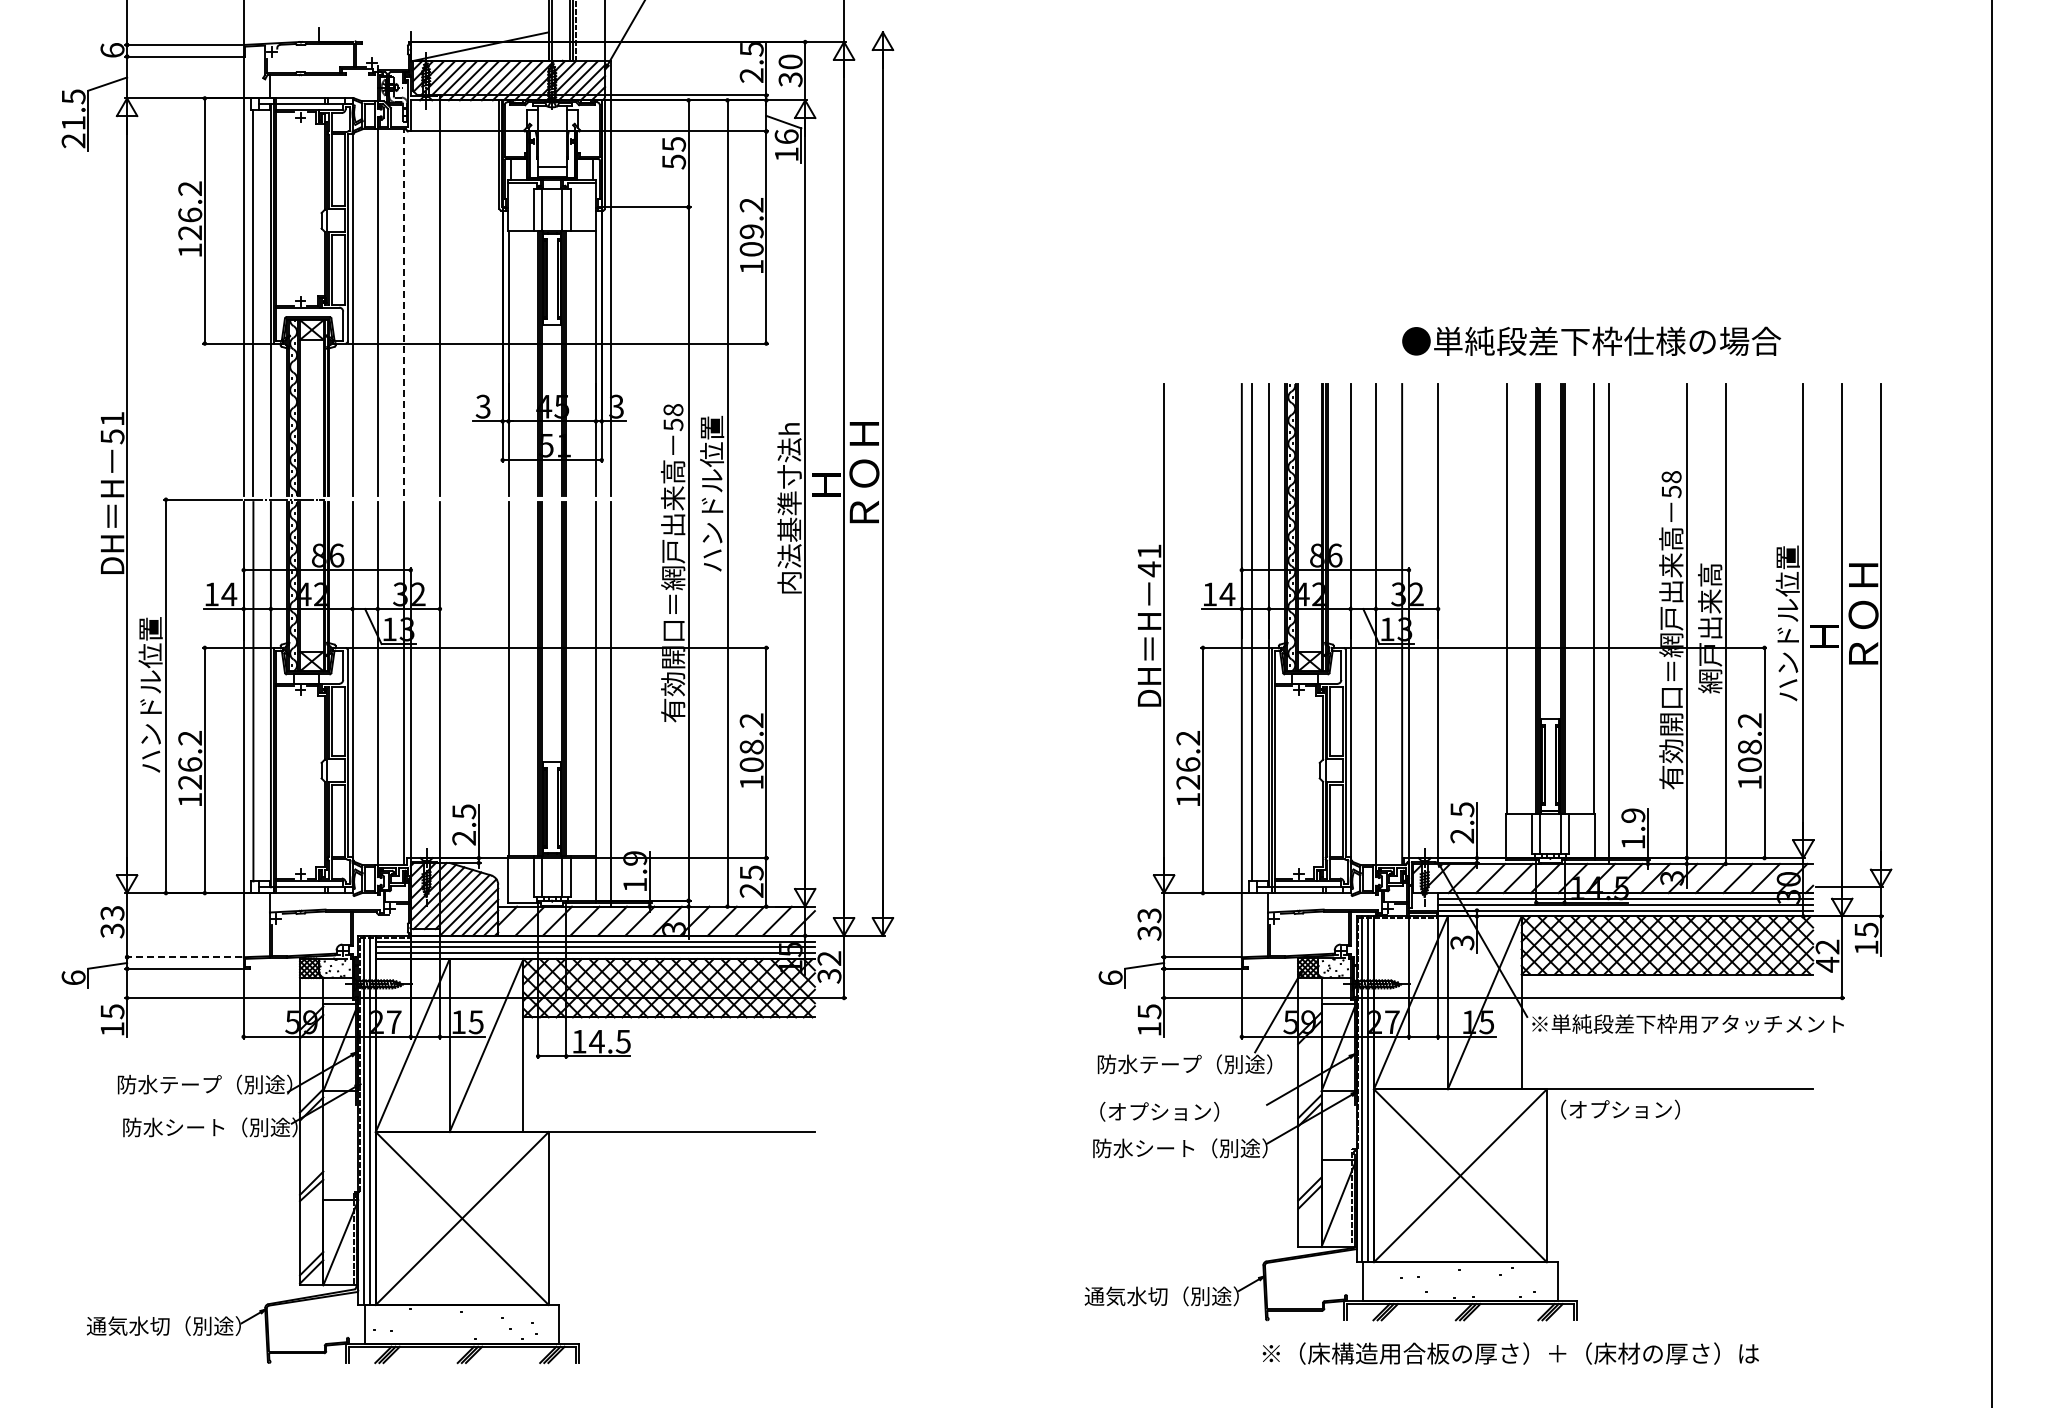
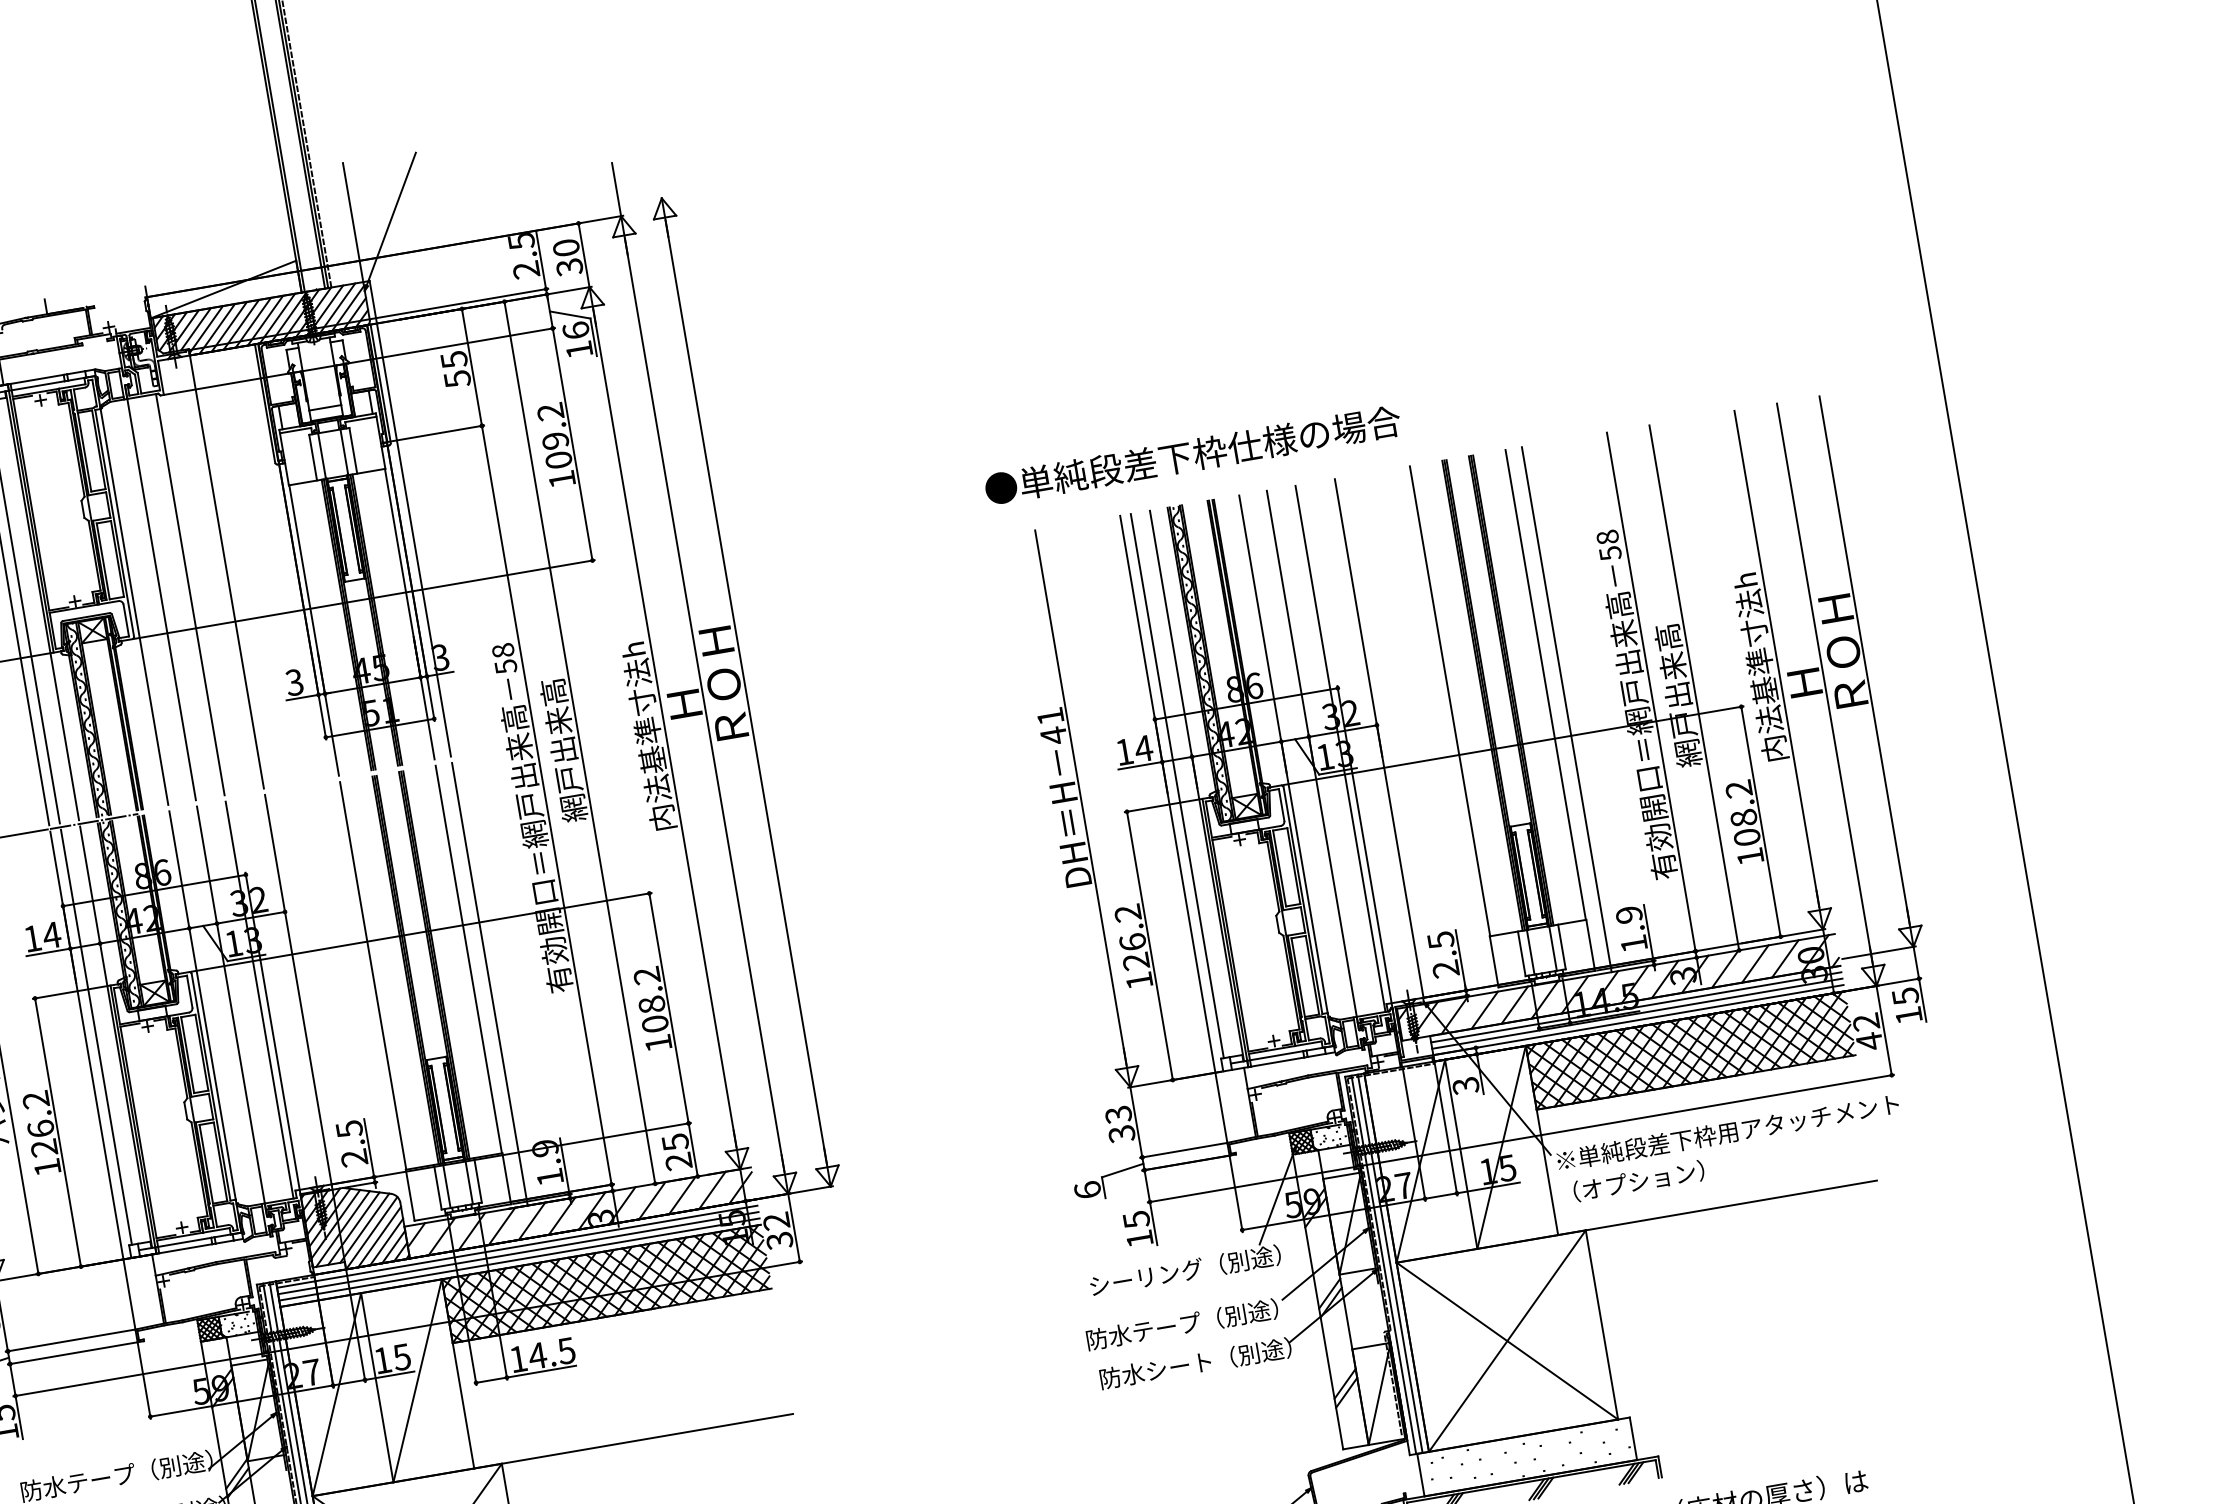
line: (403, 312) -> (189, 594), dashed -> solid
text: (1591, 340) -> (1192, 454), moved
text: (711, 493) -> (560, 734), ハンドル位置 -> 網戸出来高
text: (1787, 615) -> (1760, 667), ハンドル位置 -> 内法基準寸法h
line: (183, 957) -> (69, 1341), dashed -> solid
text: (1149, 1064) -> (1146, 1277), 防水テープ（別途） -> シーリング（別途）
text: (1620, 1109) -> (1638, 1180), moved
text: (1174, 1111) -> (1182, 1324), （オプション） -> 防水テープ（別途）

